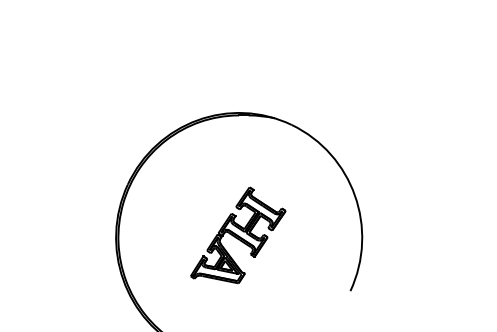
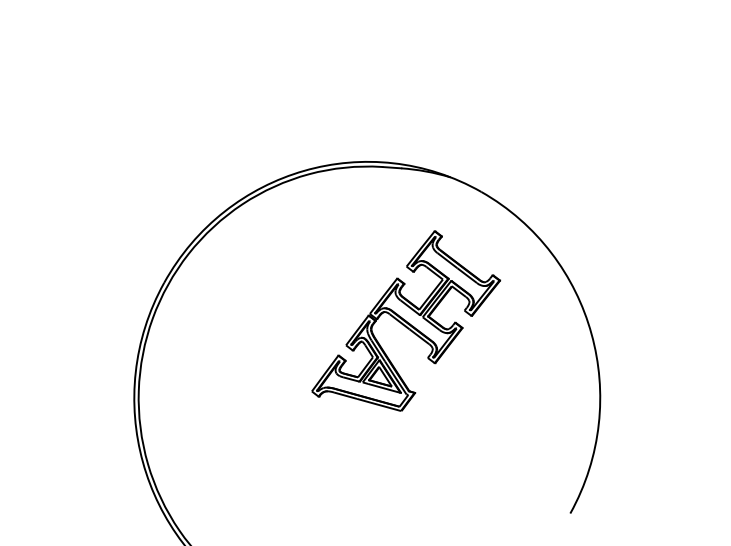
part: (238, 235) -> (407, 320), moved

